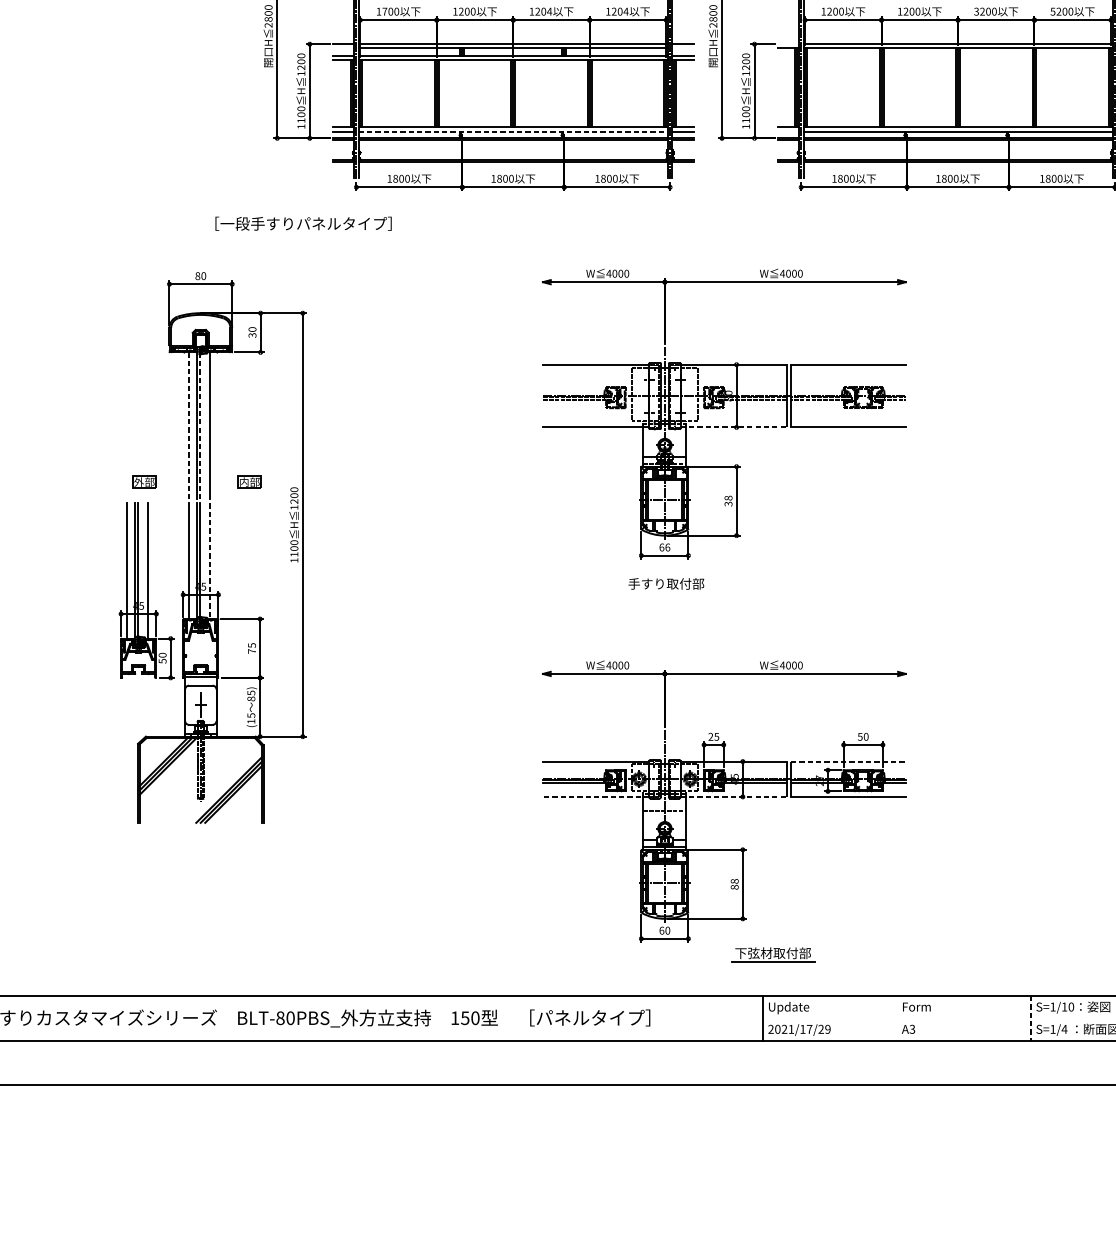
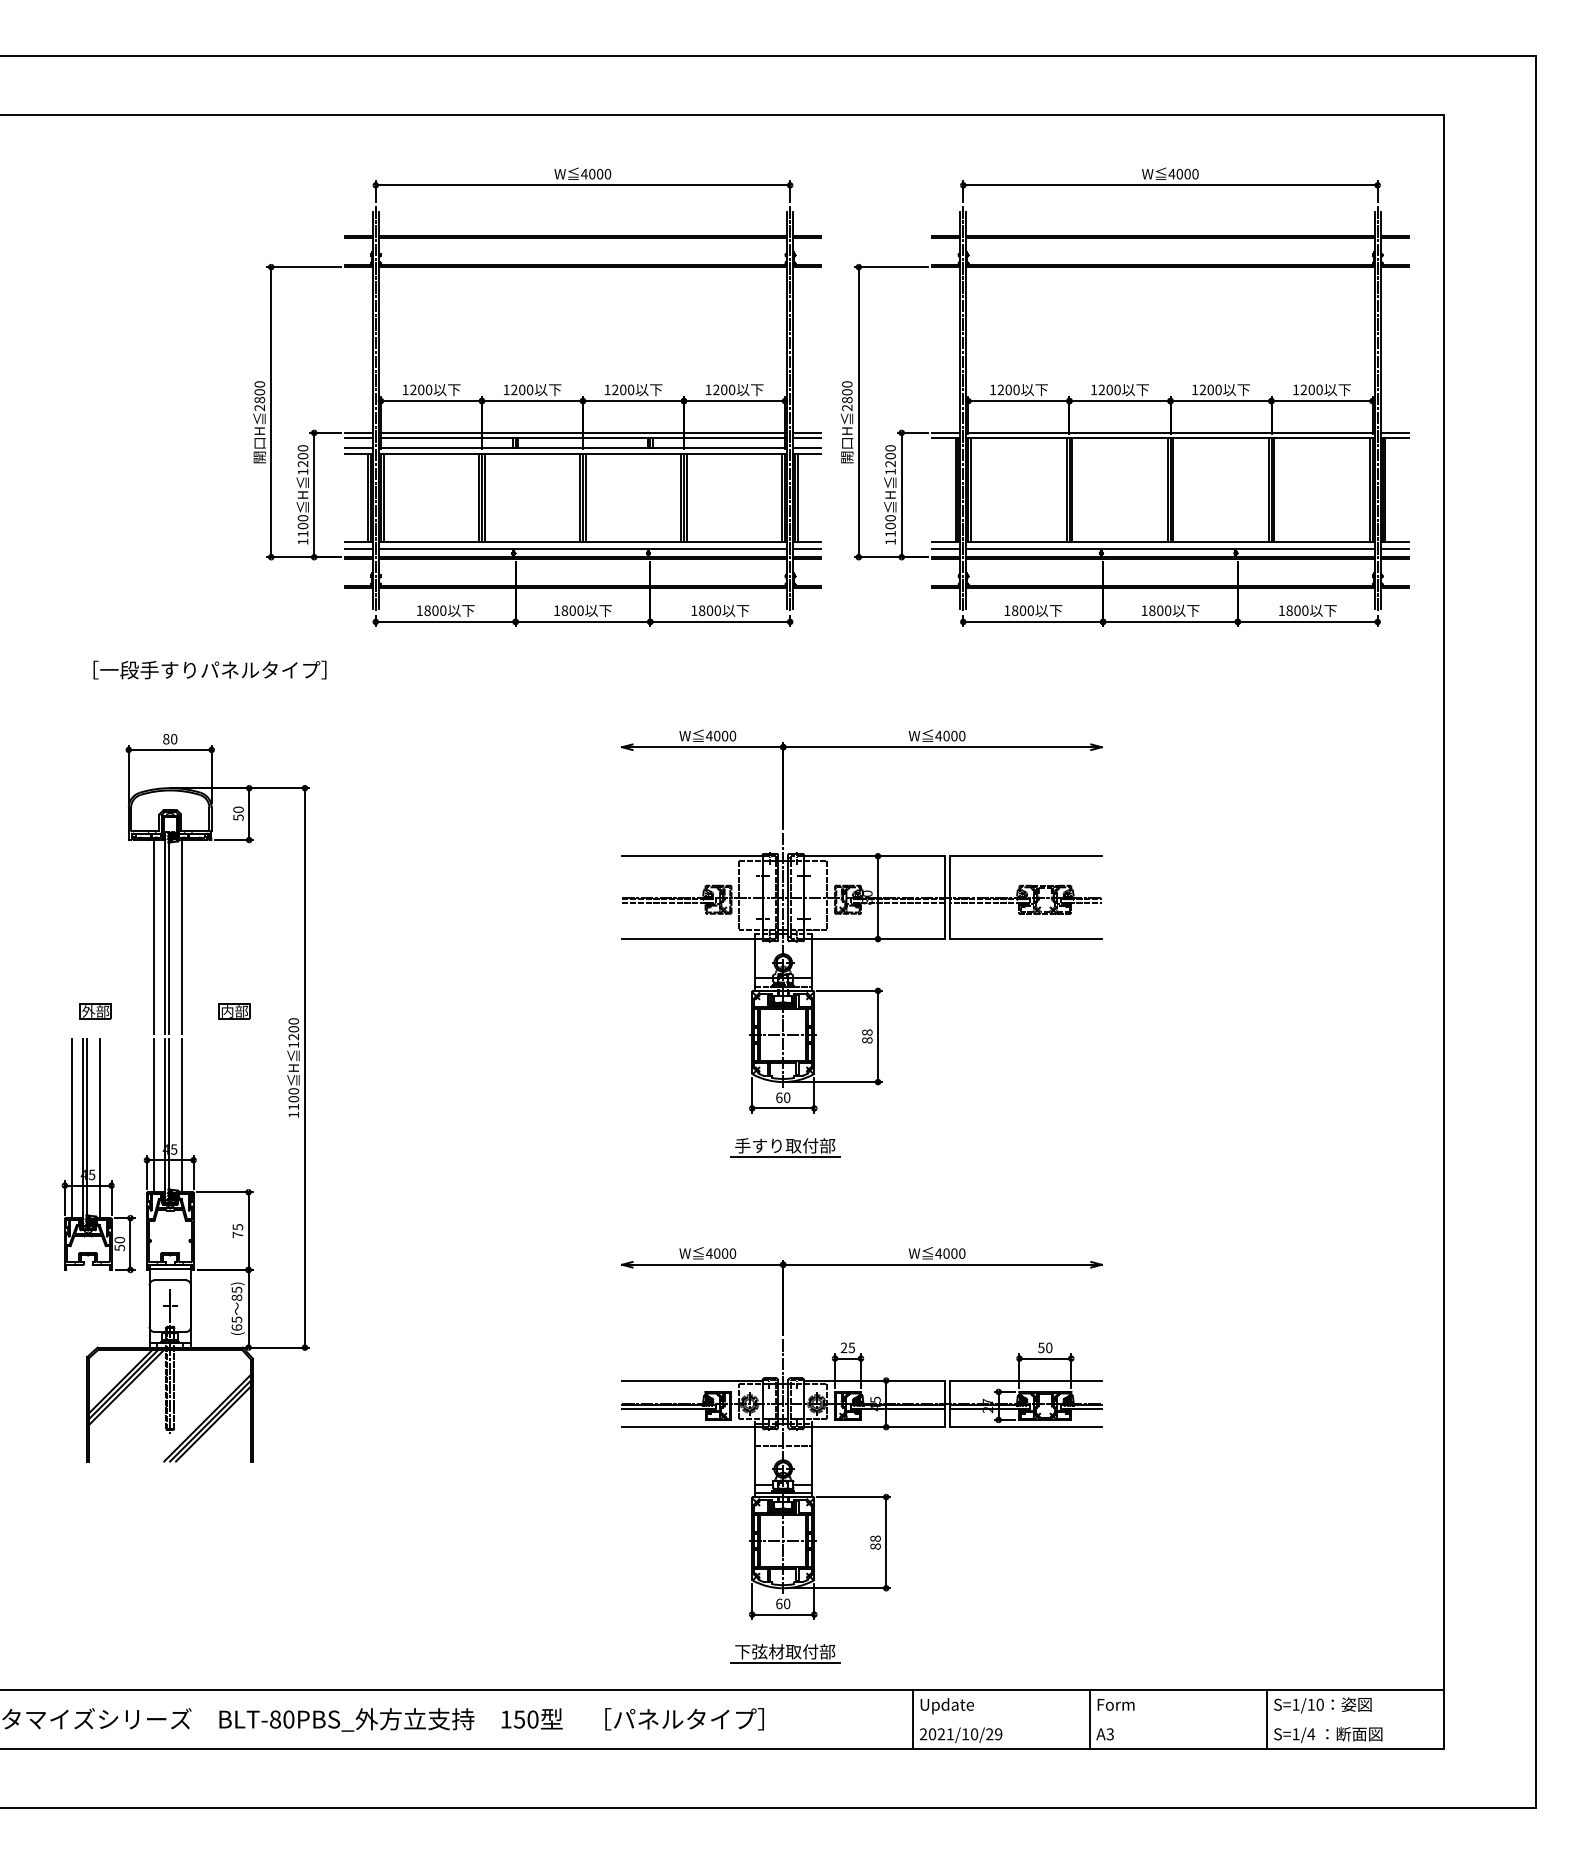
text: (384, 11) -> (413, 389), 1700 -> 1200
text: (549, 11) -> (630, 389), 1204 -> 1200
text: (625, 11) -> (731, 389), 1204 -> 1200
text: (976, 11) -> (1194, 389), 3200 -> 1200
text: (1052, 11) -> (1295, 389), 5200 -> 1200
line: (788, 43) -> (946, 432), added
line: (343, 48) -> (358, 438), added
line: (683, 48) -> (807, 438), added
line: (512, 132) -> (582, 549), dashed -> solid
line: (788, 132) -> (946, 549), added
text: (303, 223) -> (209, 669), moved
text: (251, 335) -> (237, 817), 30 -> 50
line: (200, 422) -> (169, 932), dashed -> solid
line: (188, 426) -> (154, 937), dashed -> solid
line: (733, 427) -> (874, 939), dashed -> solid
text: (728, 504) -> (867, 1040), 38 -> 88
text: (668, 547) -> (787, 1097), 66 -> 60
line: (210, 561) -> (182, 1116), dashed -> solid
line: (666, 592) -> (785, 1157), added
text: (250, 721) -> (236, 1327), (15 -> (65
line: (848, 761) -> (1025, 1380), dashed -> solid
line: (595, 797) -> (691, 1427), dashed -> solid
line: (733, 797) -> (874, 1427), dashed -> solid
part: (773, 954) -> (785, 1653), moved
line: (897, 1018) -> (1090, 1719), added
line: (1031, 1018) -> (1267, 1720), dashed -> solid
text: (809, 1029) -> (974, 1734), 2021/17/29 -> 2021/10/29

